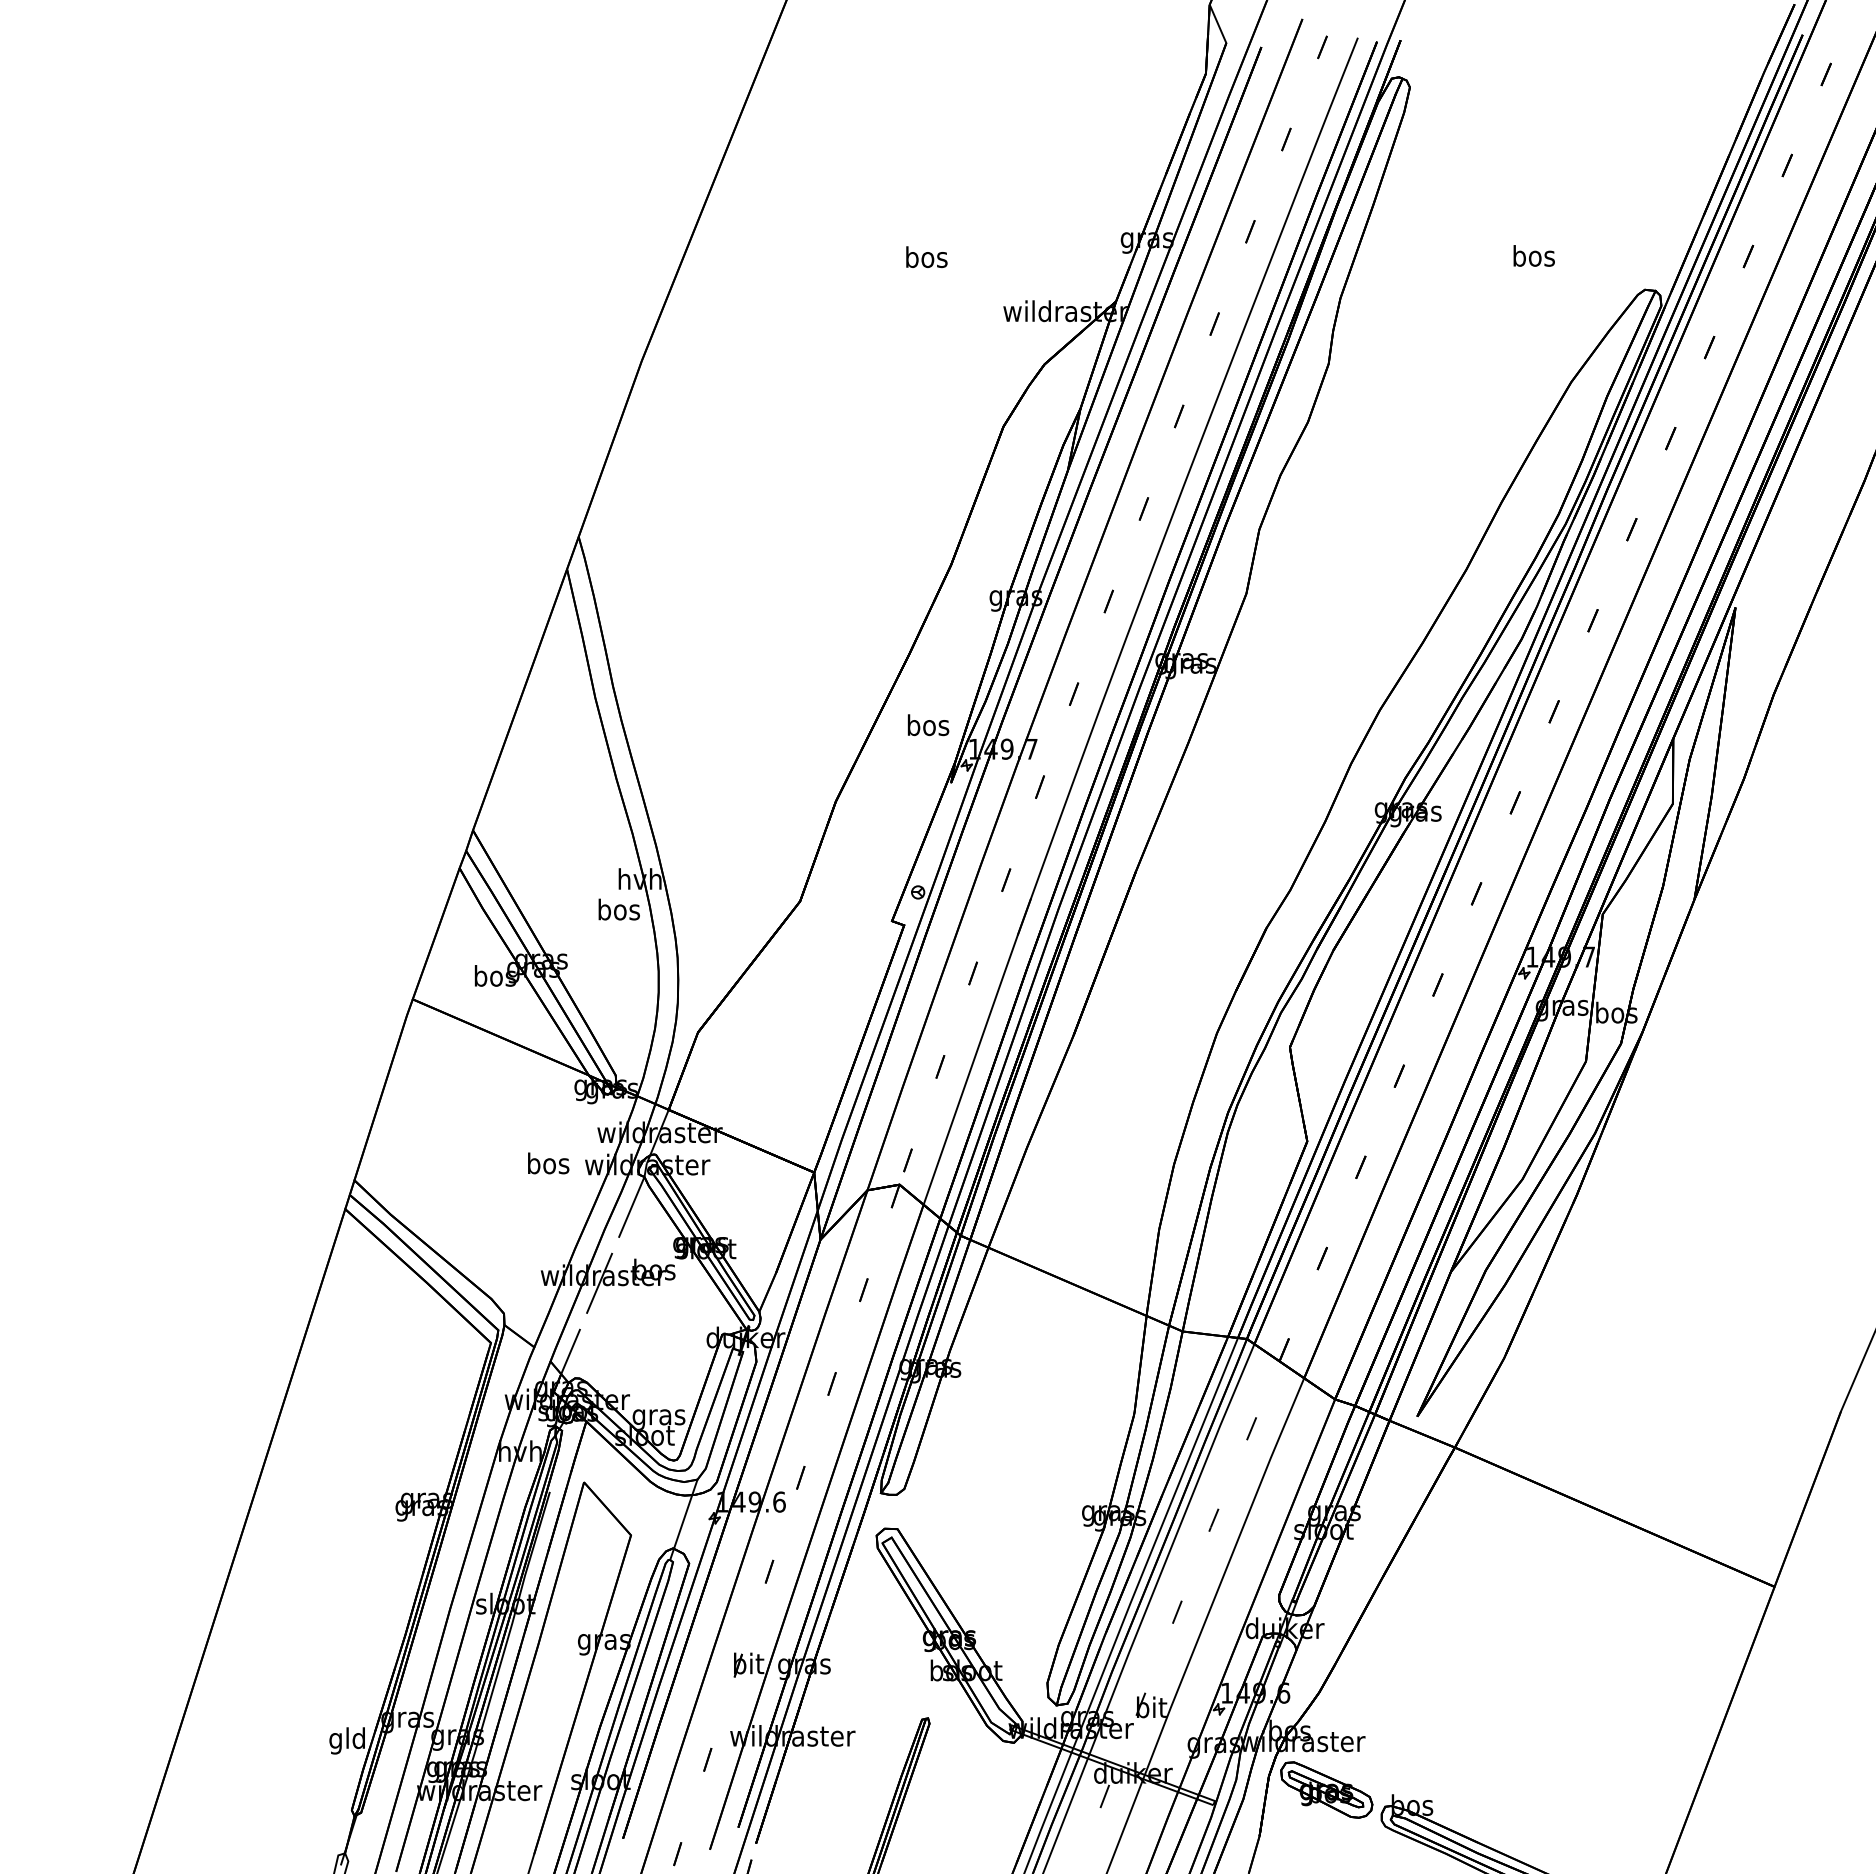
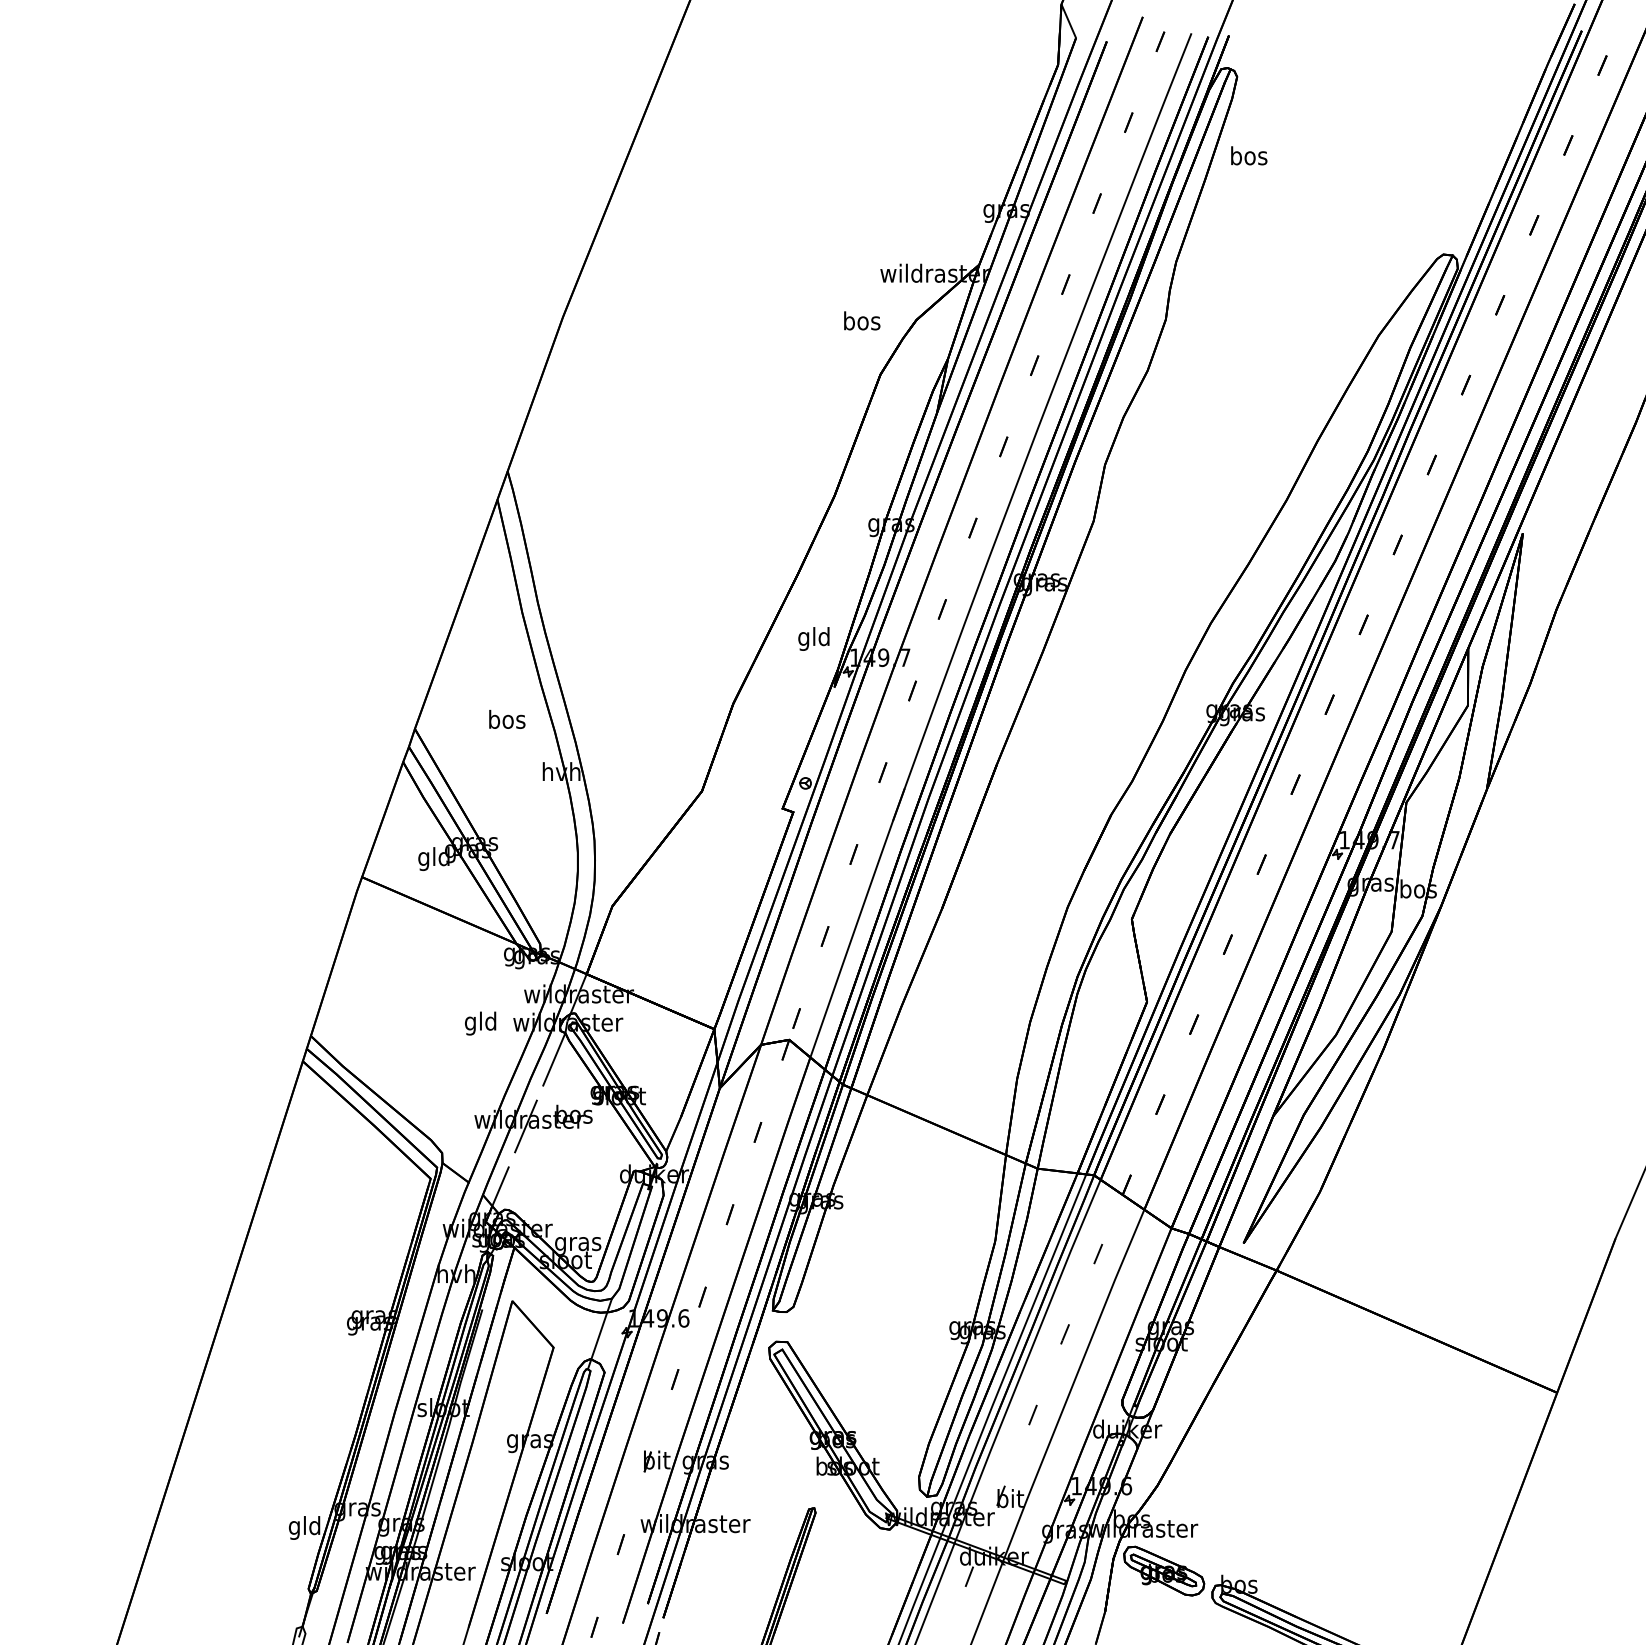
text: (1534, 255) -> (1249, 155), moved
text: (927, 256) -> (862, 320), moved
text: (928, 727) -> (814, 638), bos -> gld
text: (619, 909) -> (507, 719), moved
text: (495, 979) -> (434, 859), bos -> gld
text: (548, 1166) -> (481, 1023), bos -> gld

